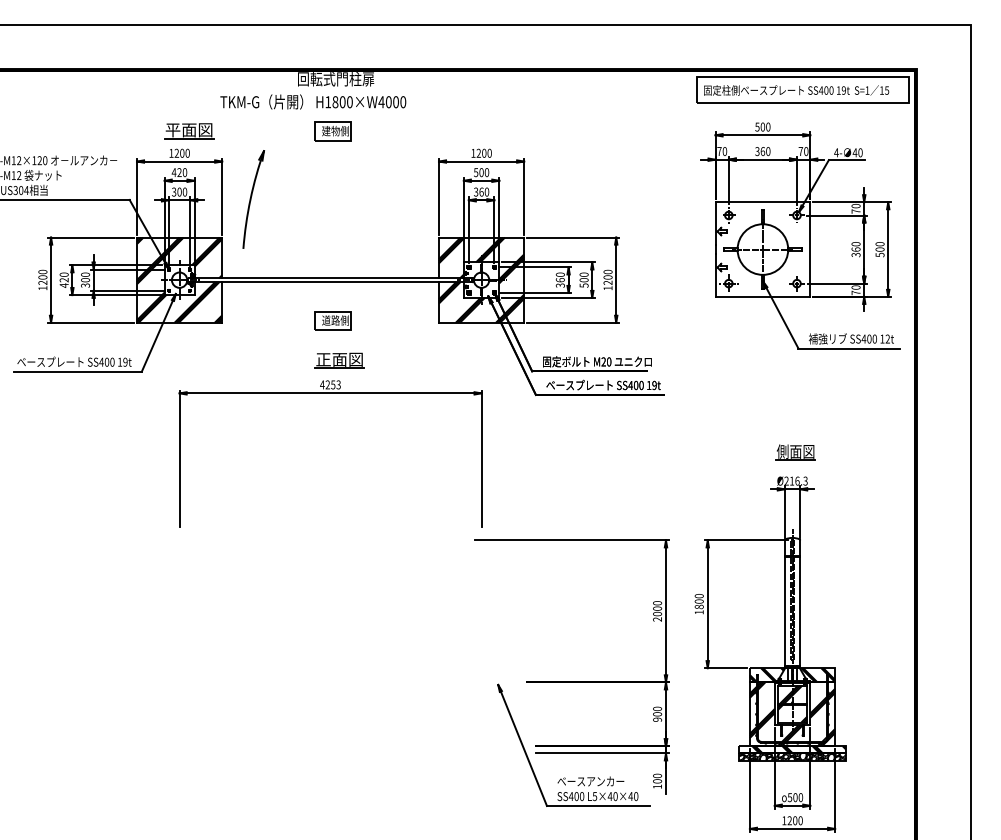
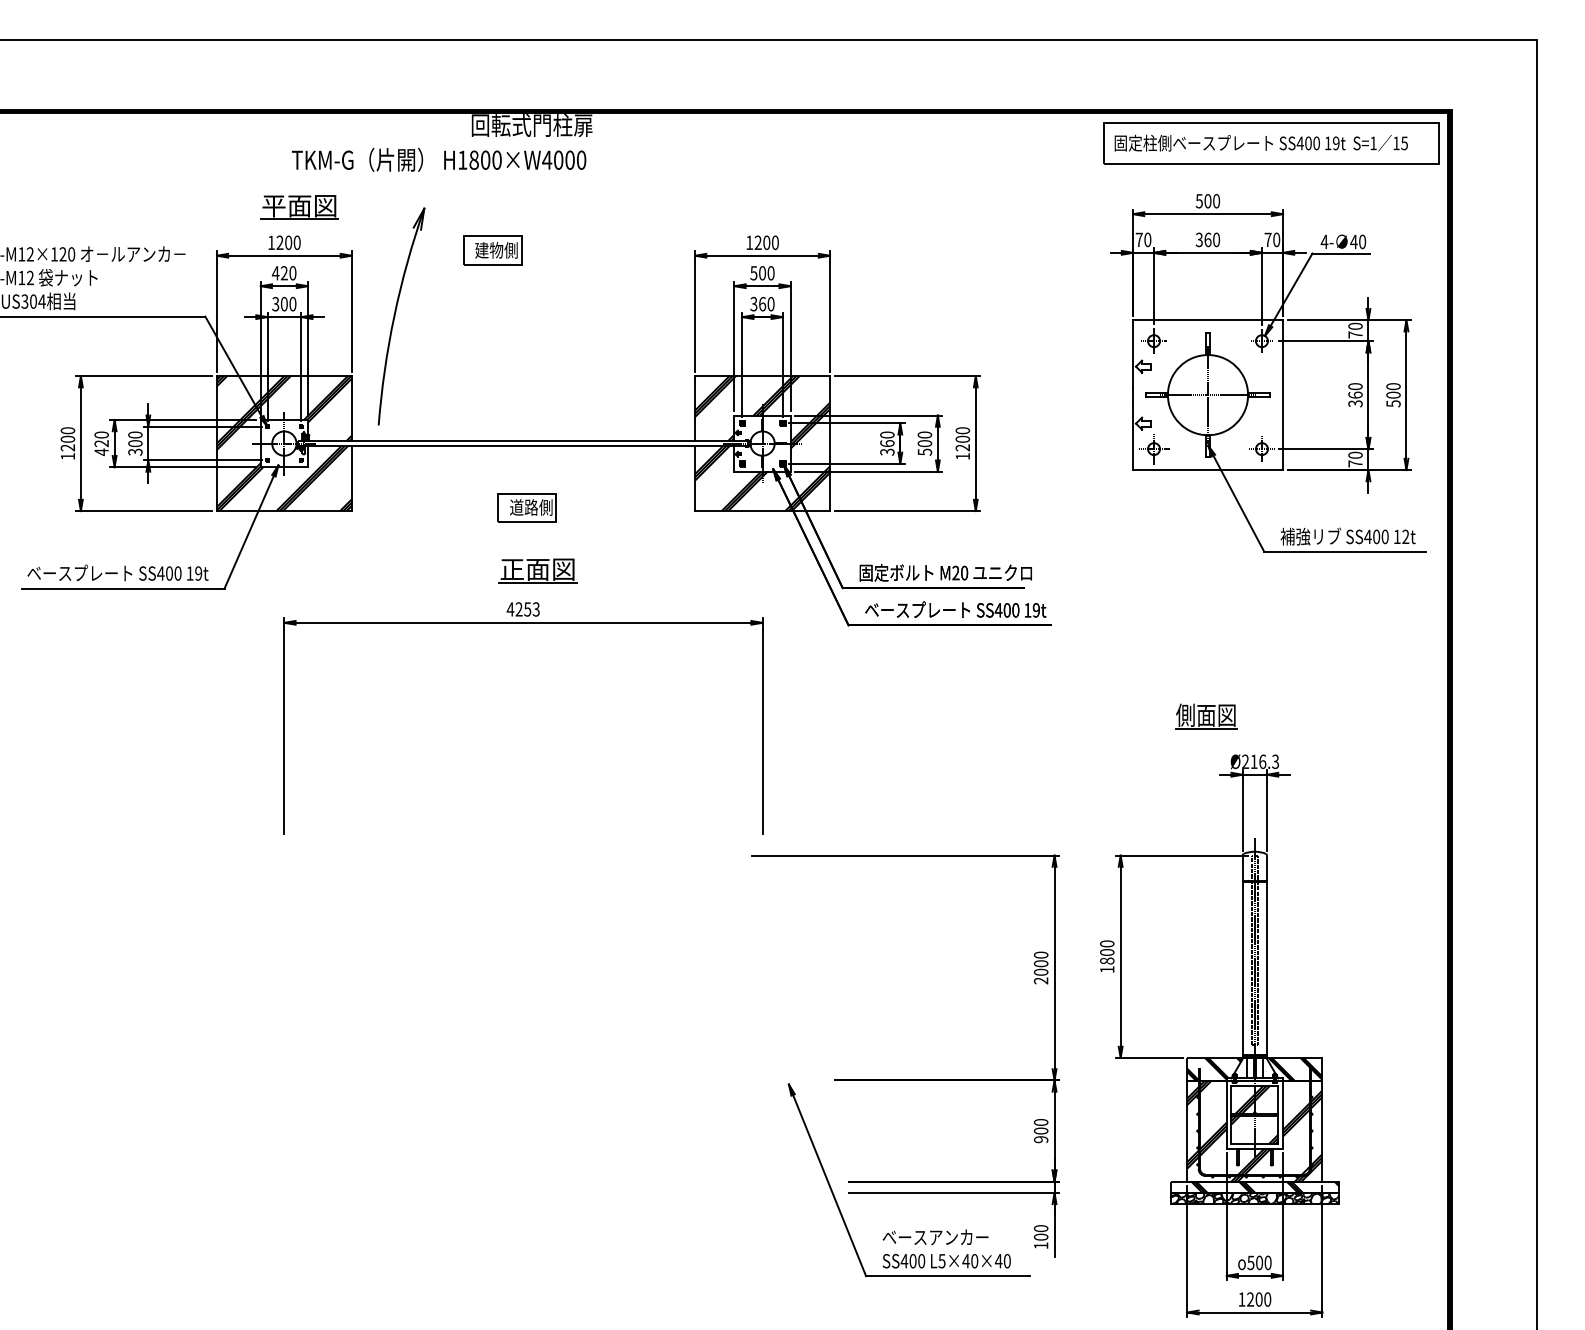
text: (313, 101) -> (439, 159), moved
part: (332, 131) -> (491, 250), moved
part: (253, 199) -> (401, 315), size x1.4
part: (795, 452) -> (1205, 716), moved

